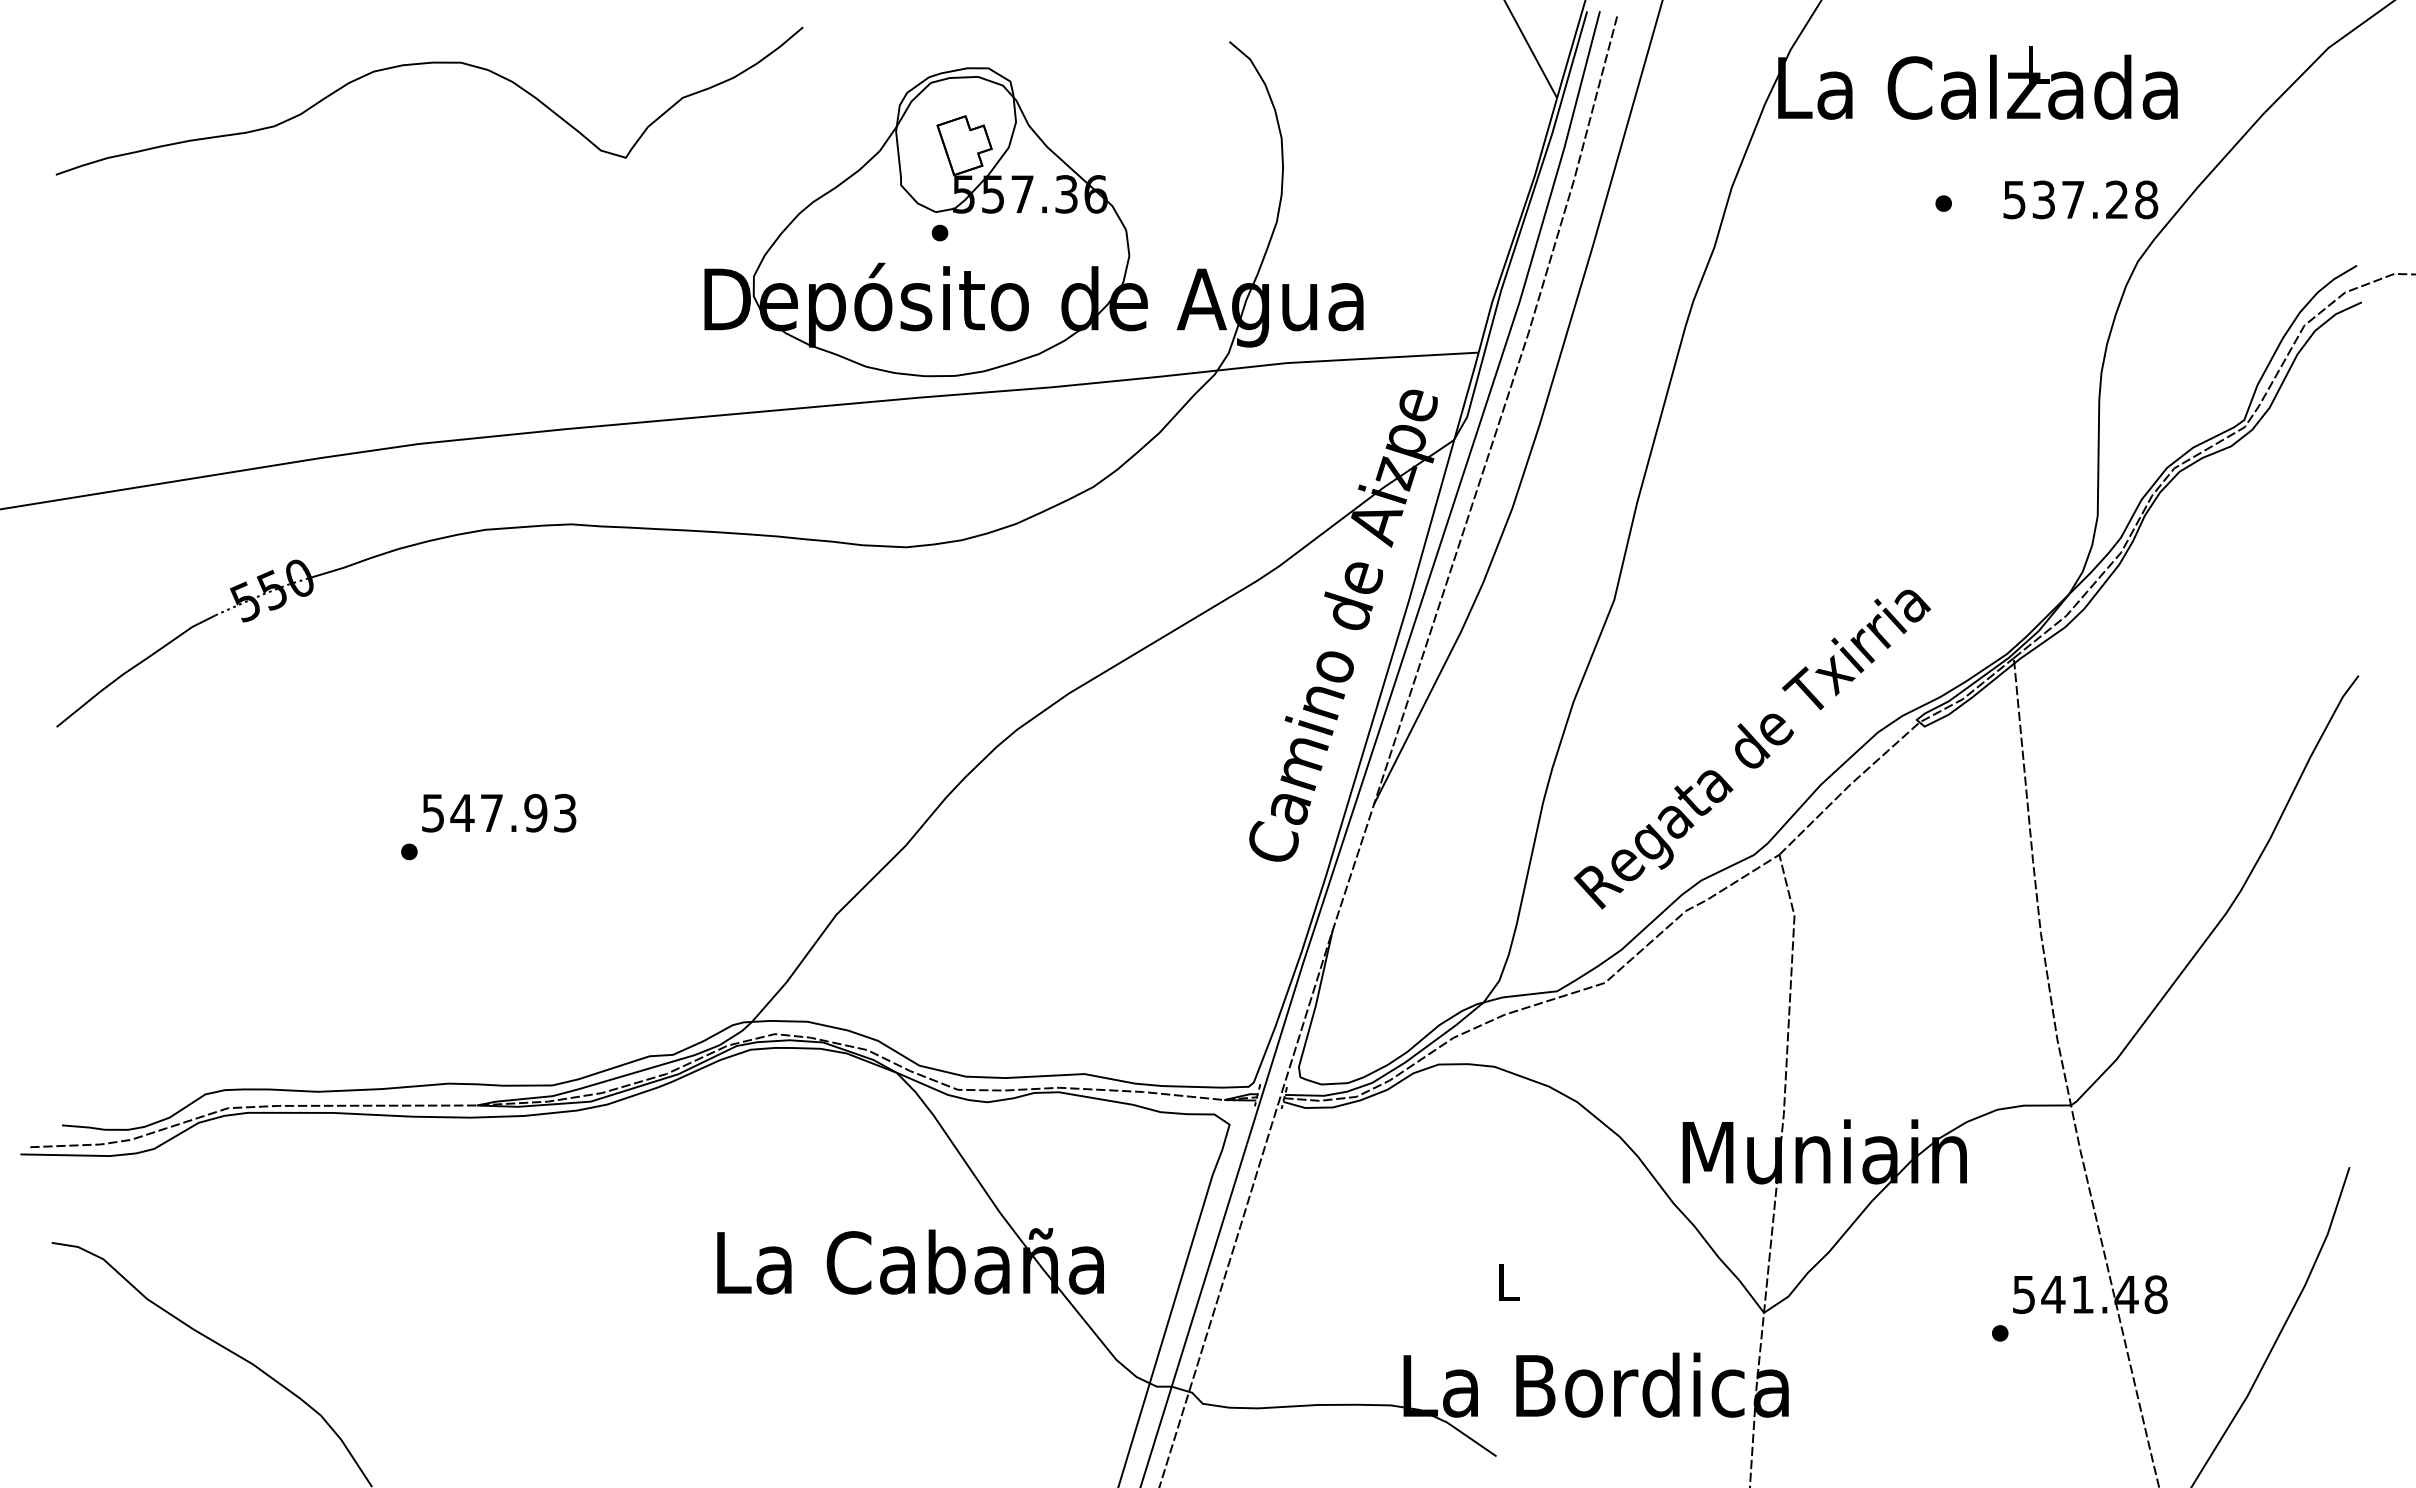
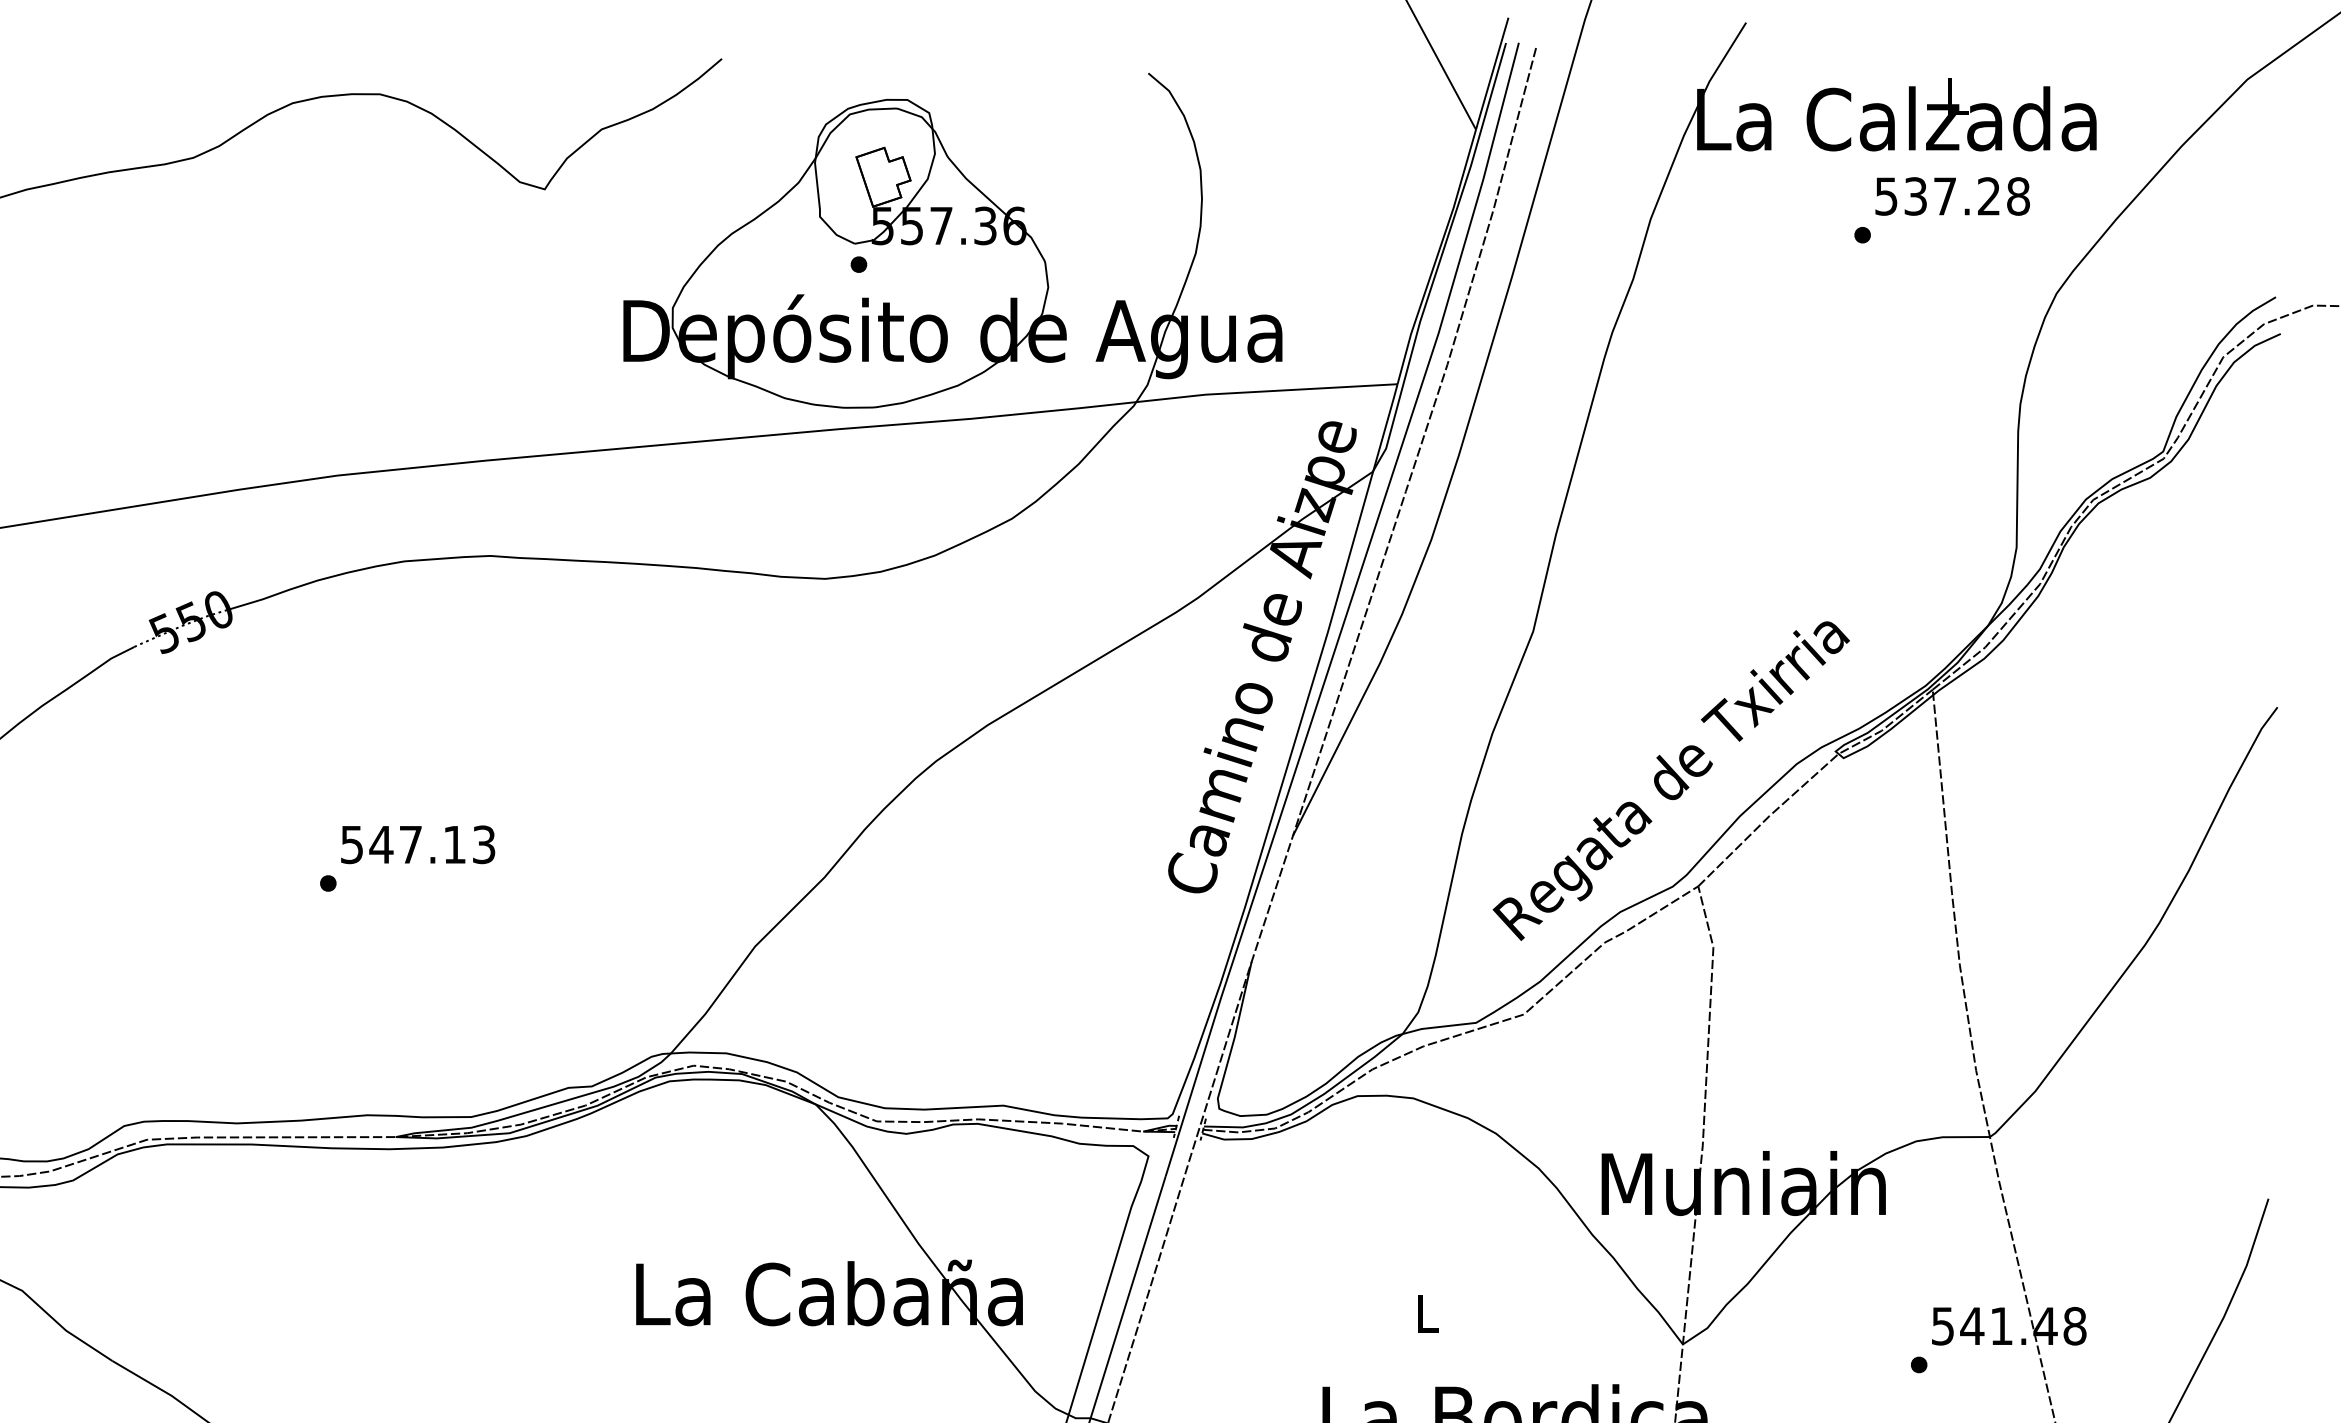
text: (2080, 199) -> (1952, 196), moved
text: (535, 812) -> (454, 844), 547.93 -> 547.13

